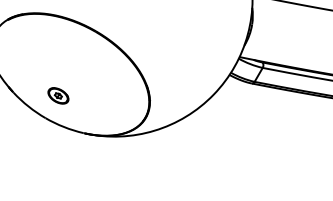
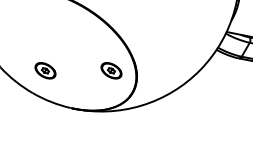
part: (124, 95) -> (111, 70), added

